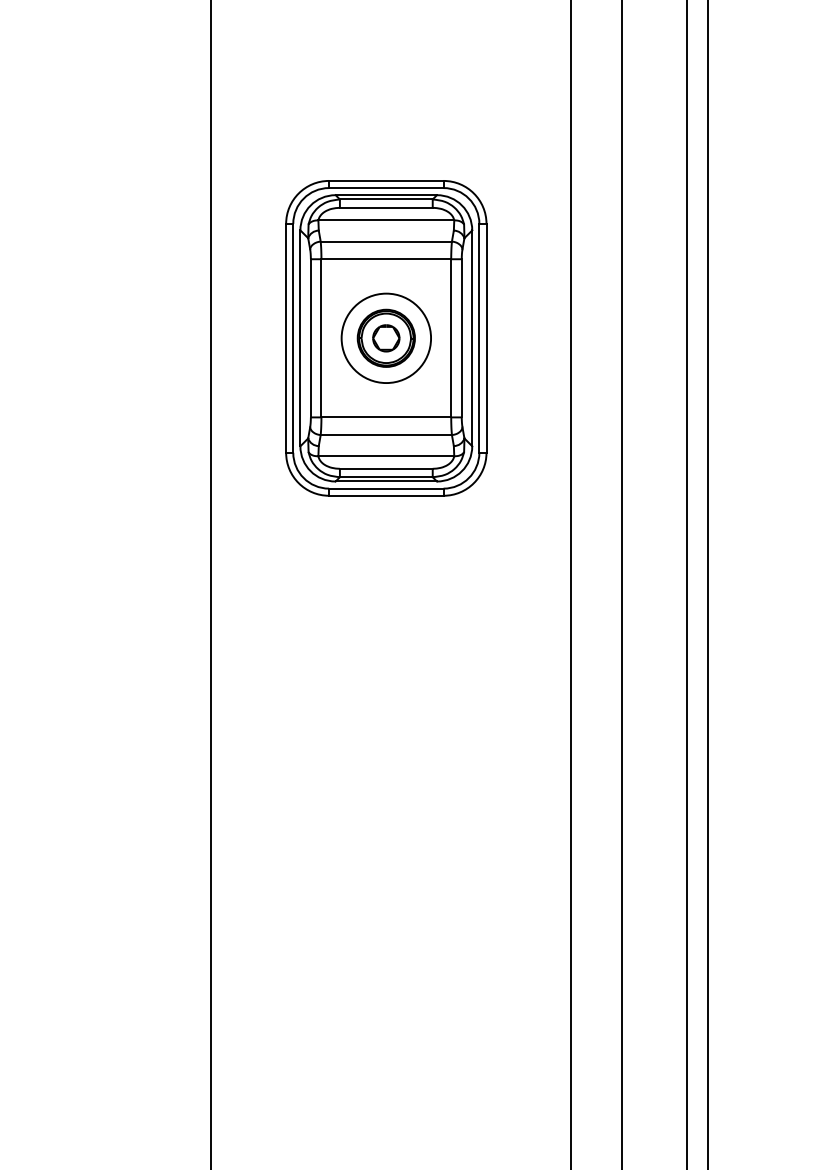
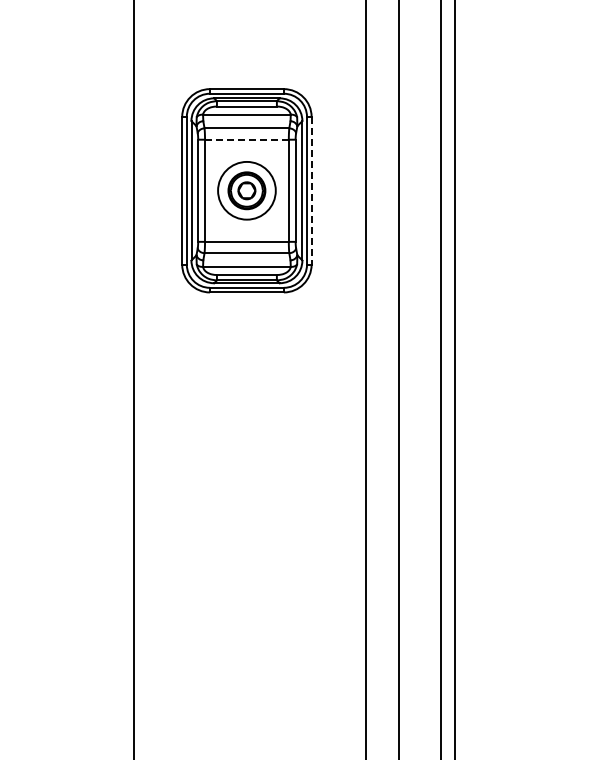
line: (385, 258) -> (246, 139), solid -> dashed
line: (486, 337) -> (311, 190), solid -> dashed

